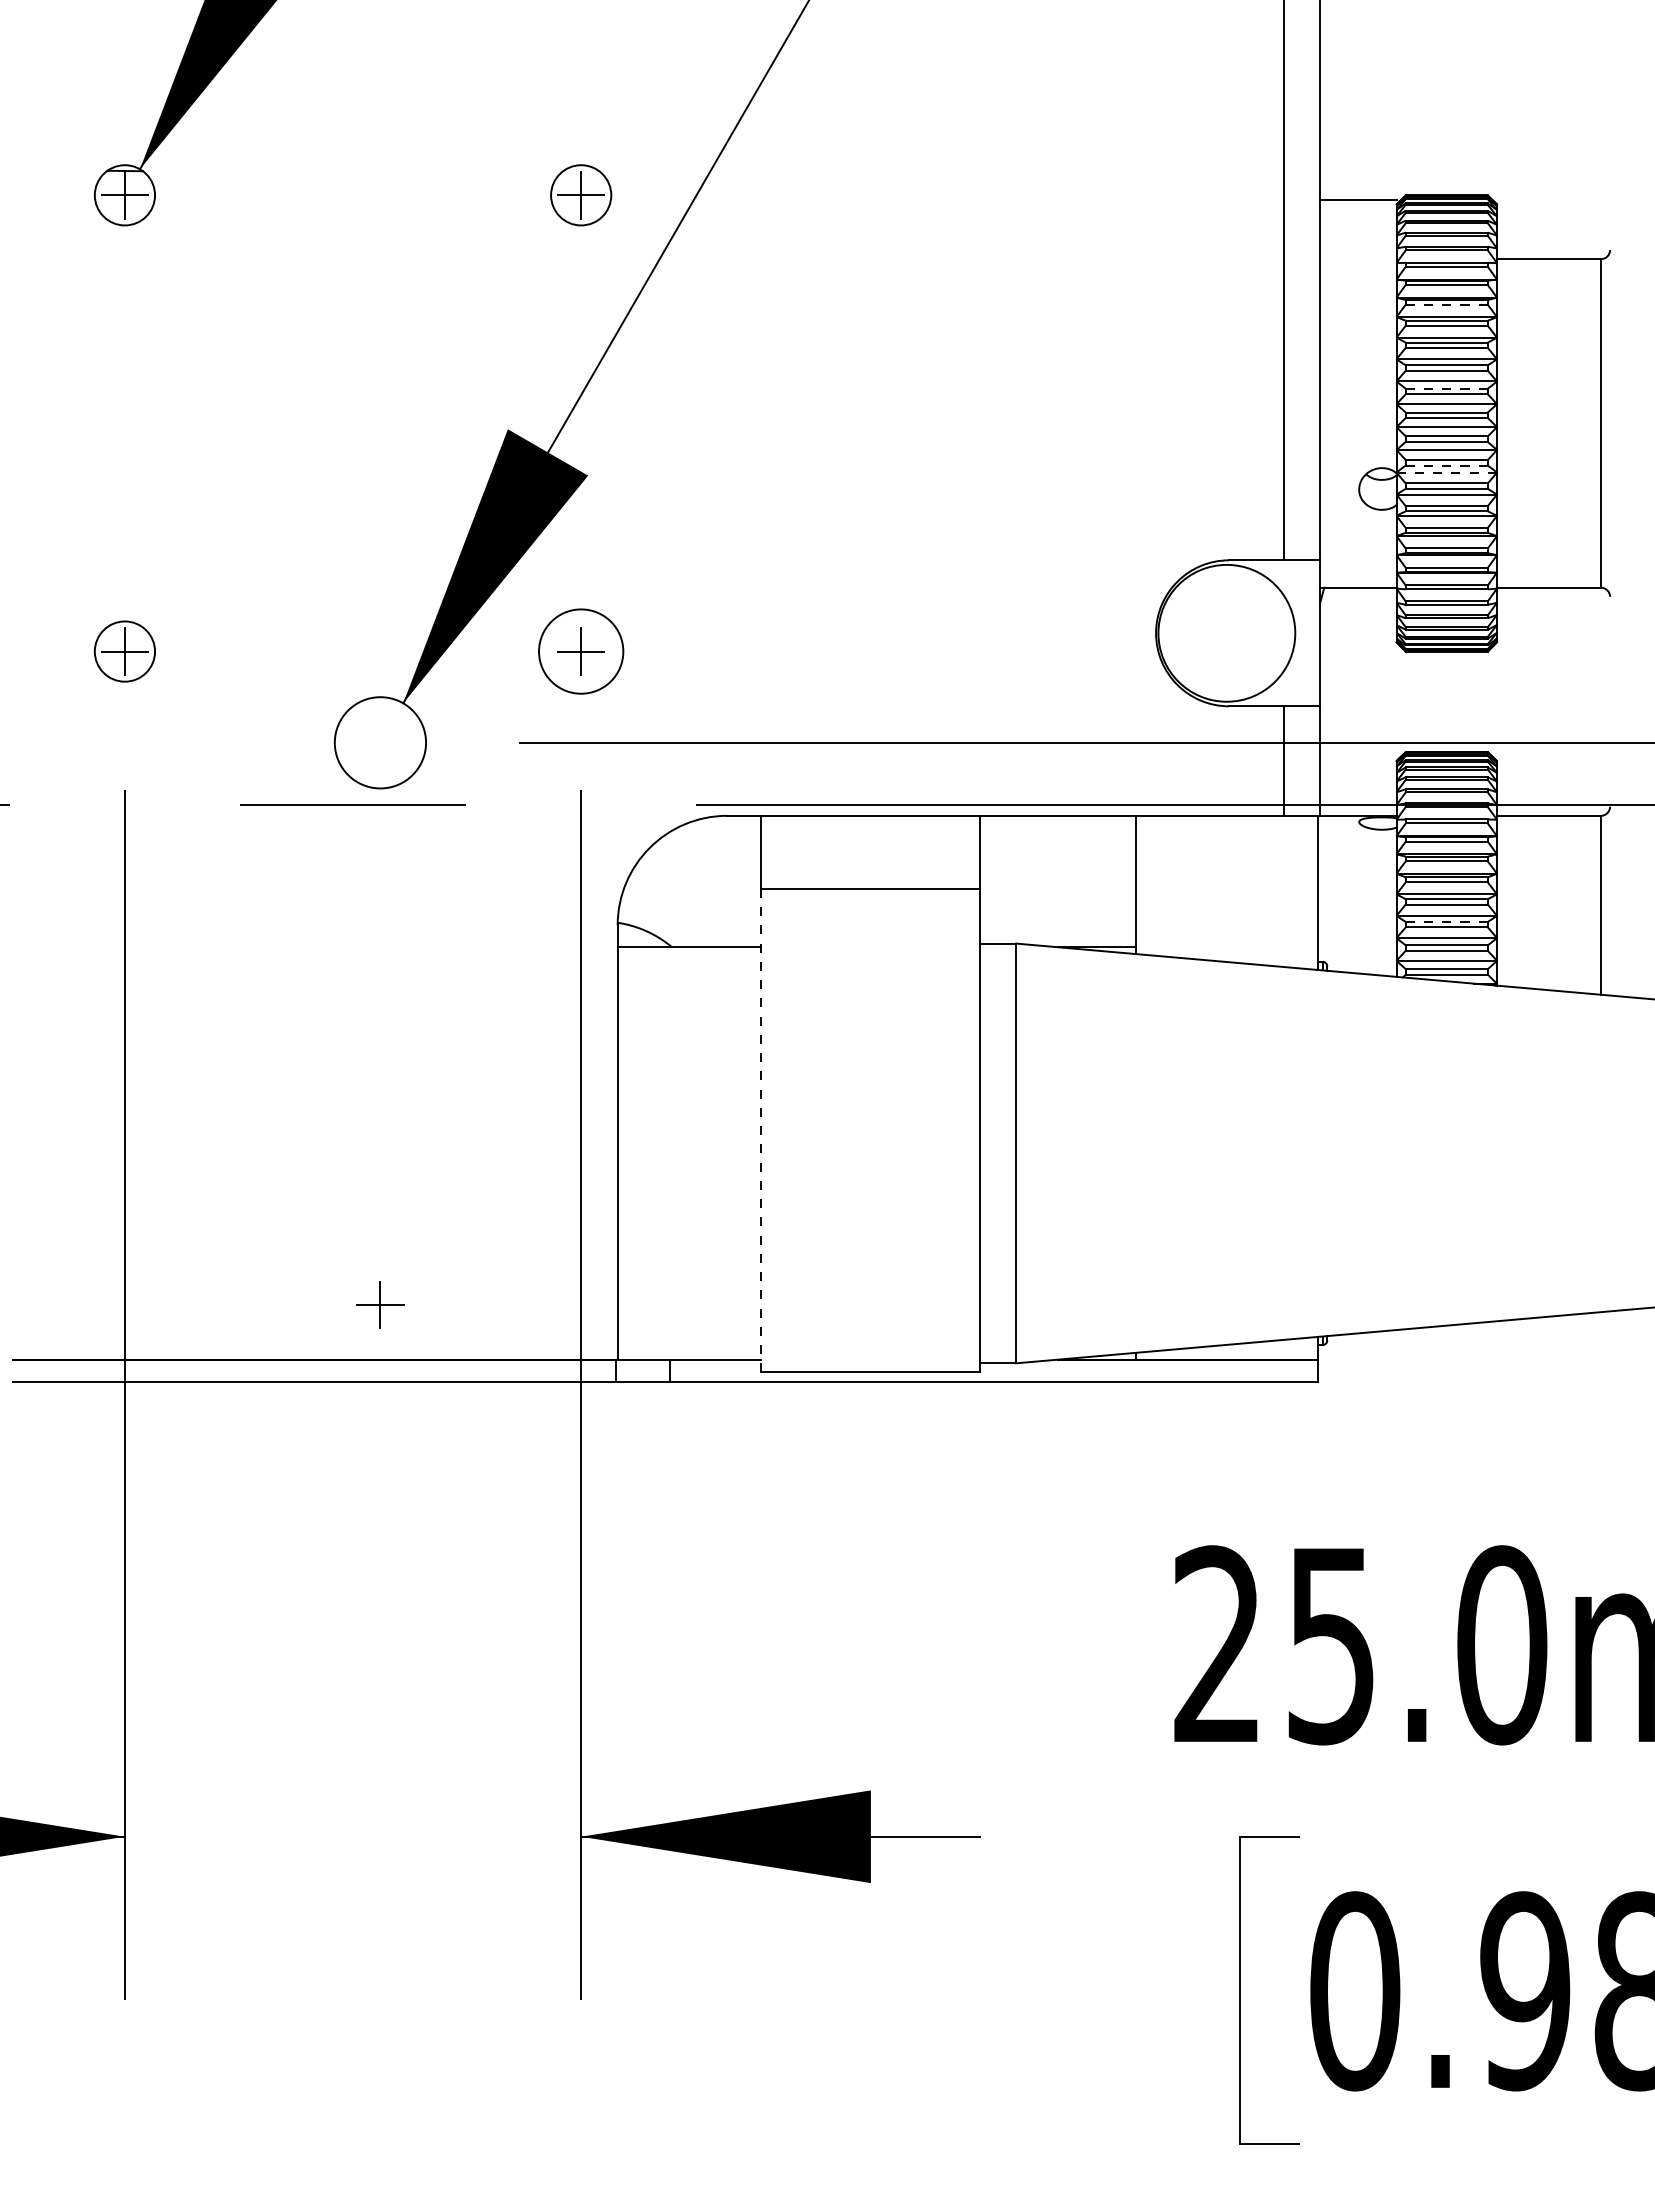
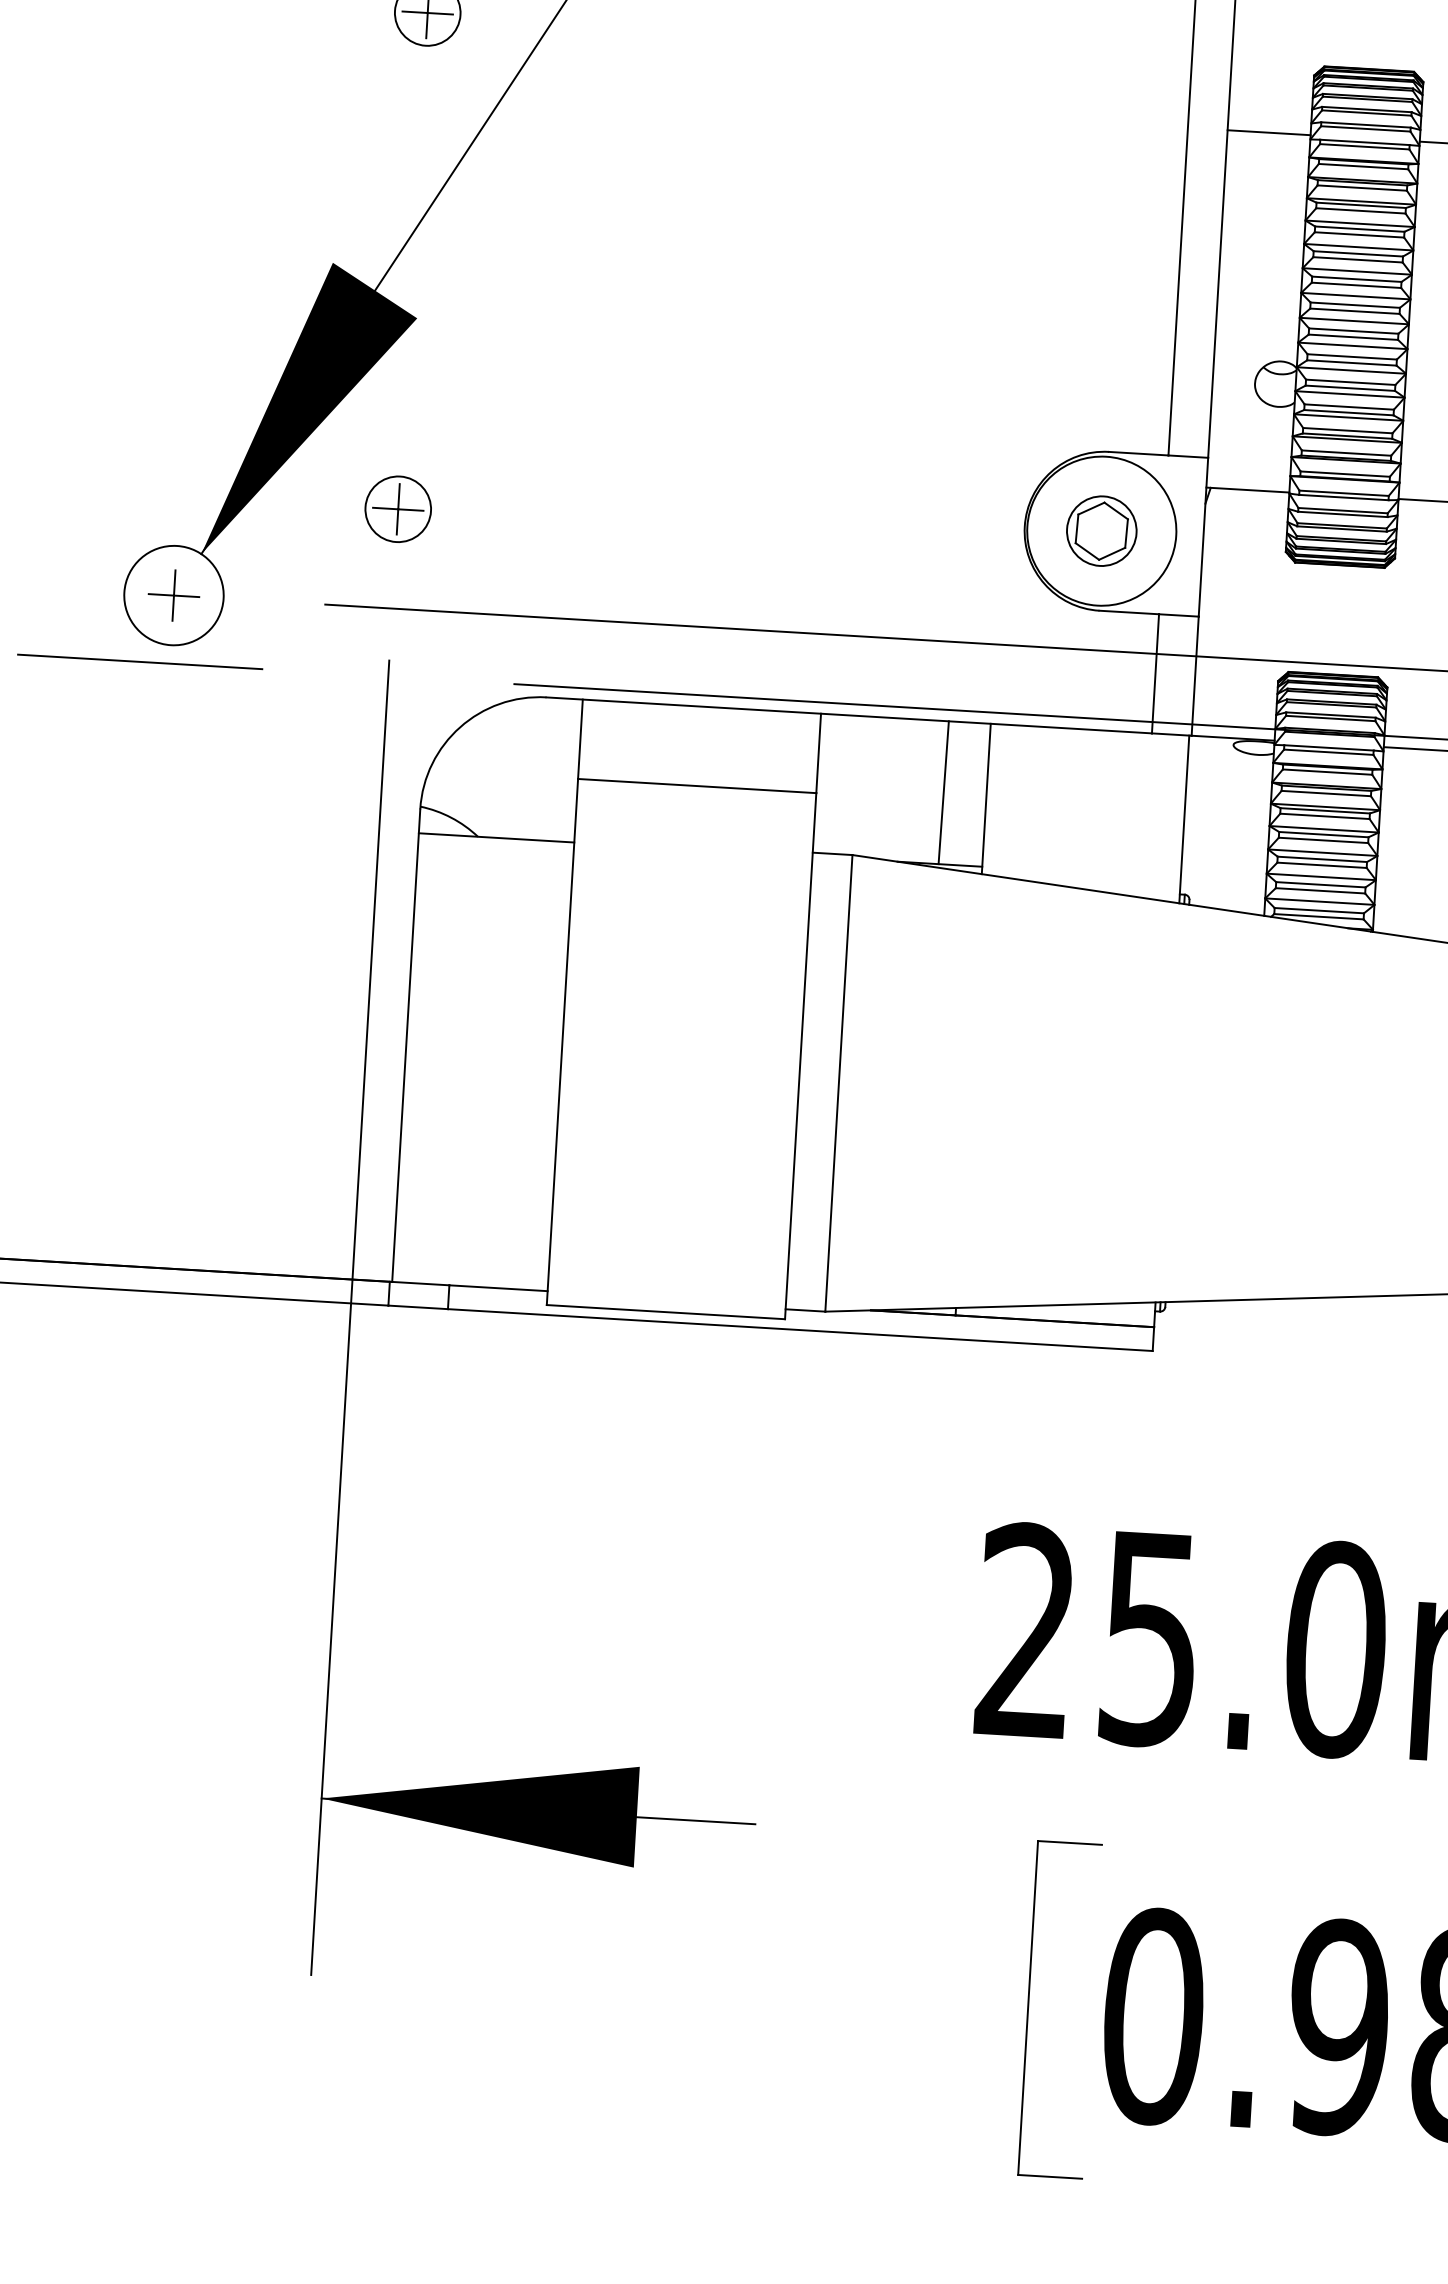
line: (1358, 200) -> (1269, 133), moved
line: (1446, 304) -> (1361, 187), dashed -> solid
line: (1446, 388) -> (1356, 279), dashed -> solid
line: (1446, 465) -> (1351, 362), dashed -> solid
line: (1446, 472) -> (1351, 370), dashed -> solid
part: (1226, 633) -> (1101, 531), added
circle: (581, 651) -> (398, 509), size x0.71
line: (1096, 881) -> (943, 792), added
line: (1446, 921) -> (1322, 858), dashed -> solid
line: (760, 1130) -> (562, 1041), dashed -> solid
part: (380, 1304) -> (174, 595), moved

